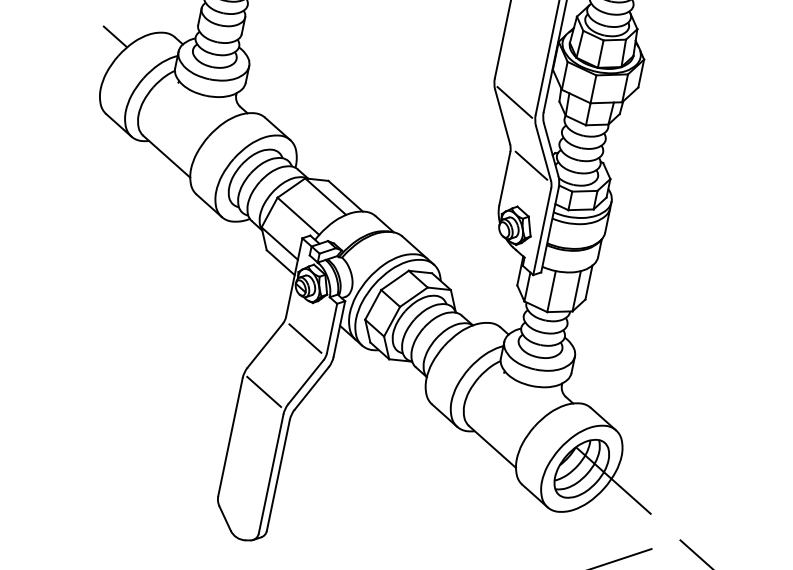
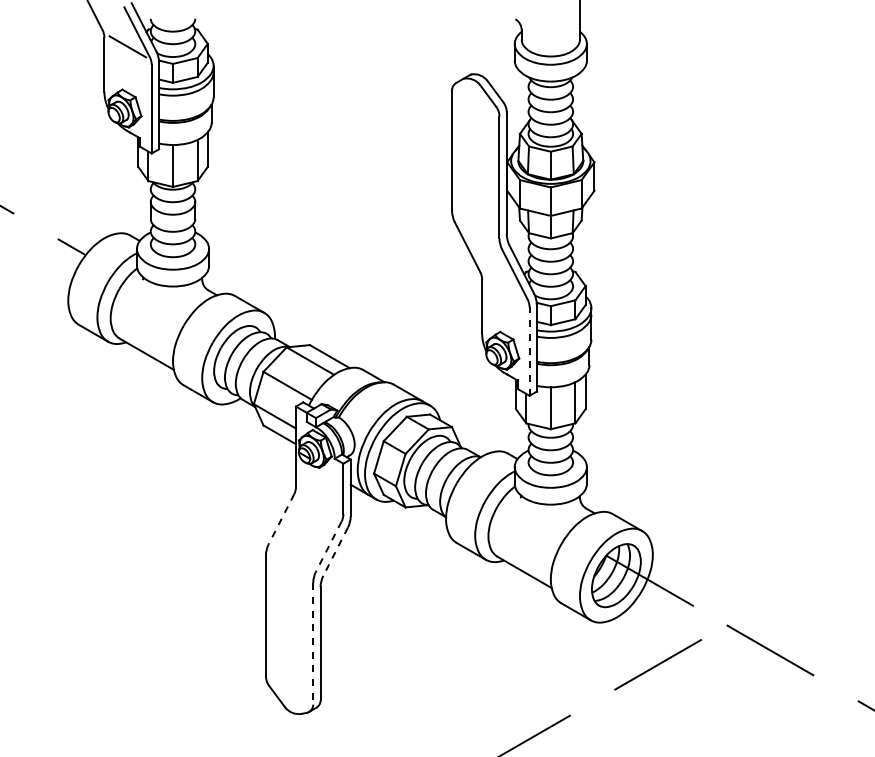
line: (514, 102) -> (476, 230), removed
line: (531, 165) -> (505, 288), removed
line: (542, 231) -> (529, 351), solid -> dashed
line: (304, 337) -> (318, 503), removed
line: (265, 345) -> (281, 519), solid -> dashed
line: (305, 382) -> (328, 547), solid -> dashed
line: (311, 389) -> (335, 552), solid -> dashed
line: (263, 391) -> (289, 564), removed
line: (271, 473) -> (313, 643), solid -> dashed

